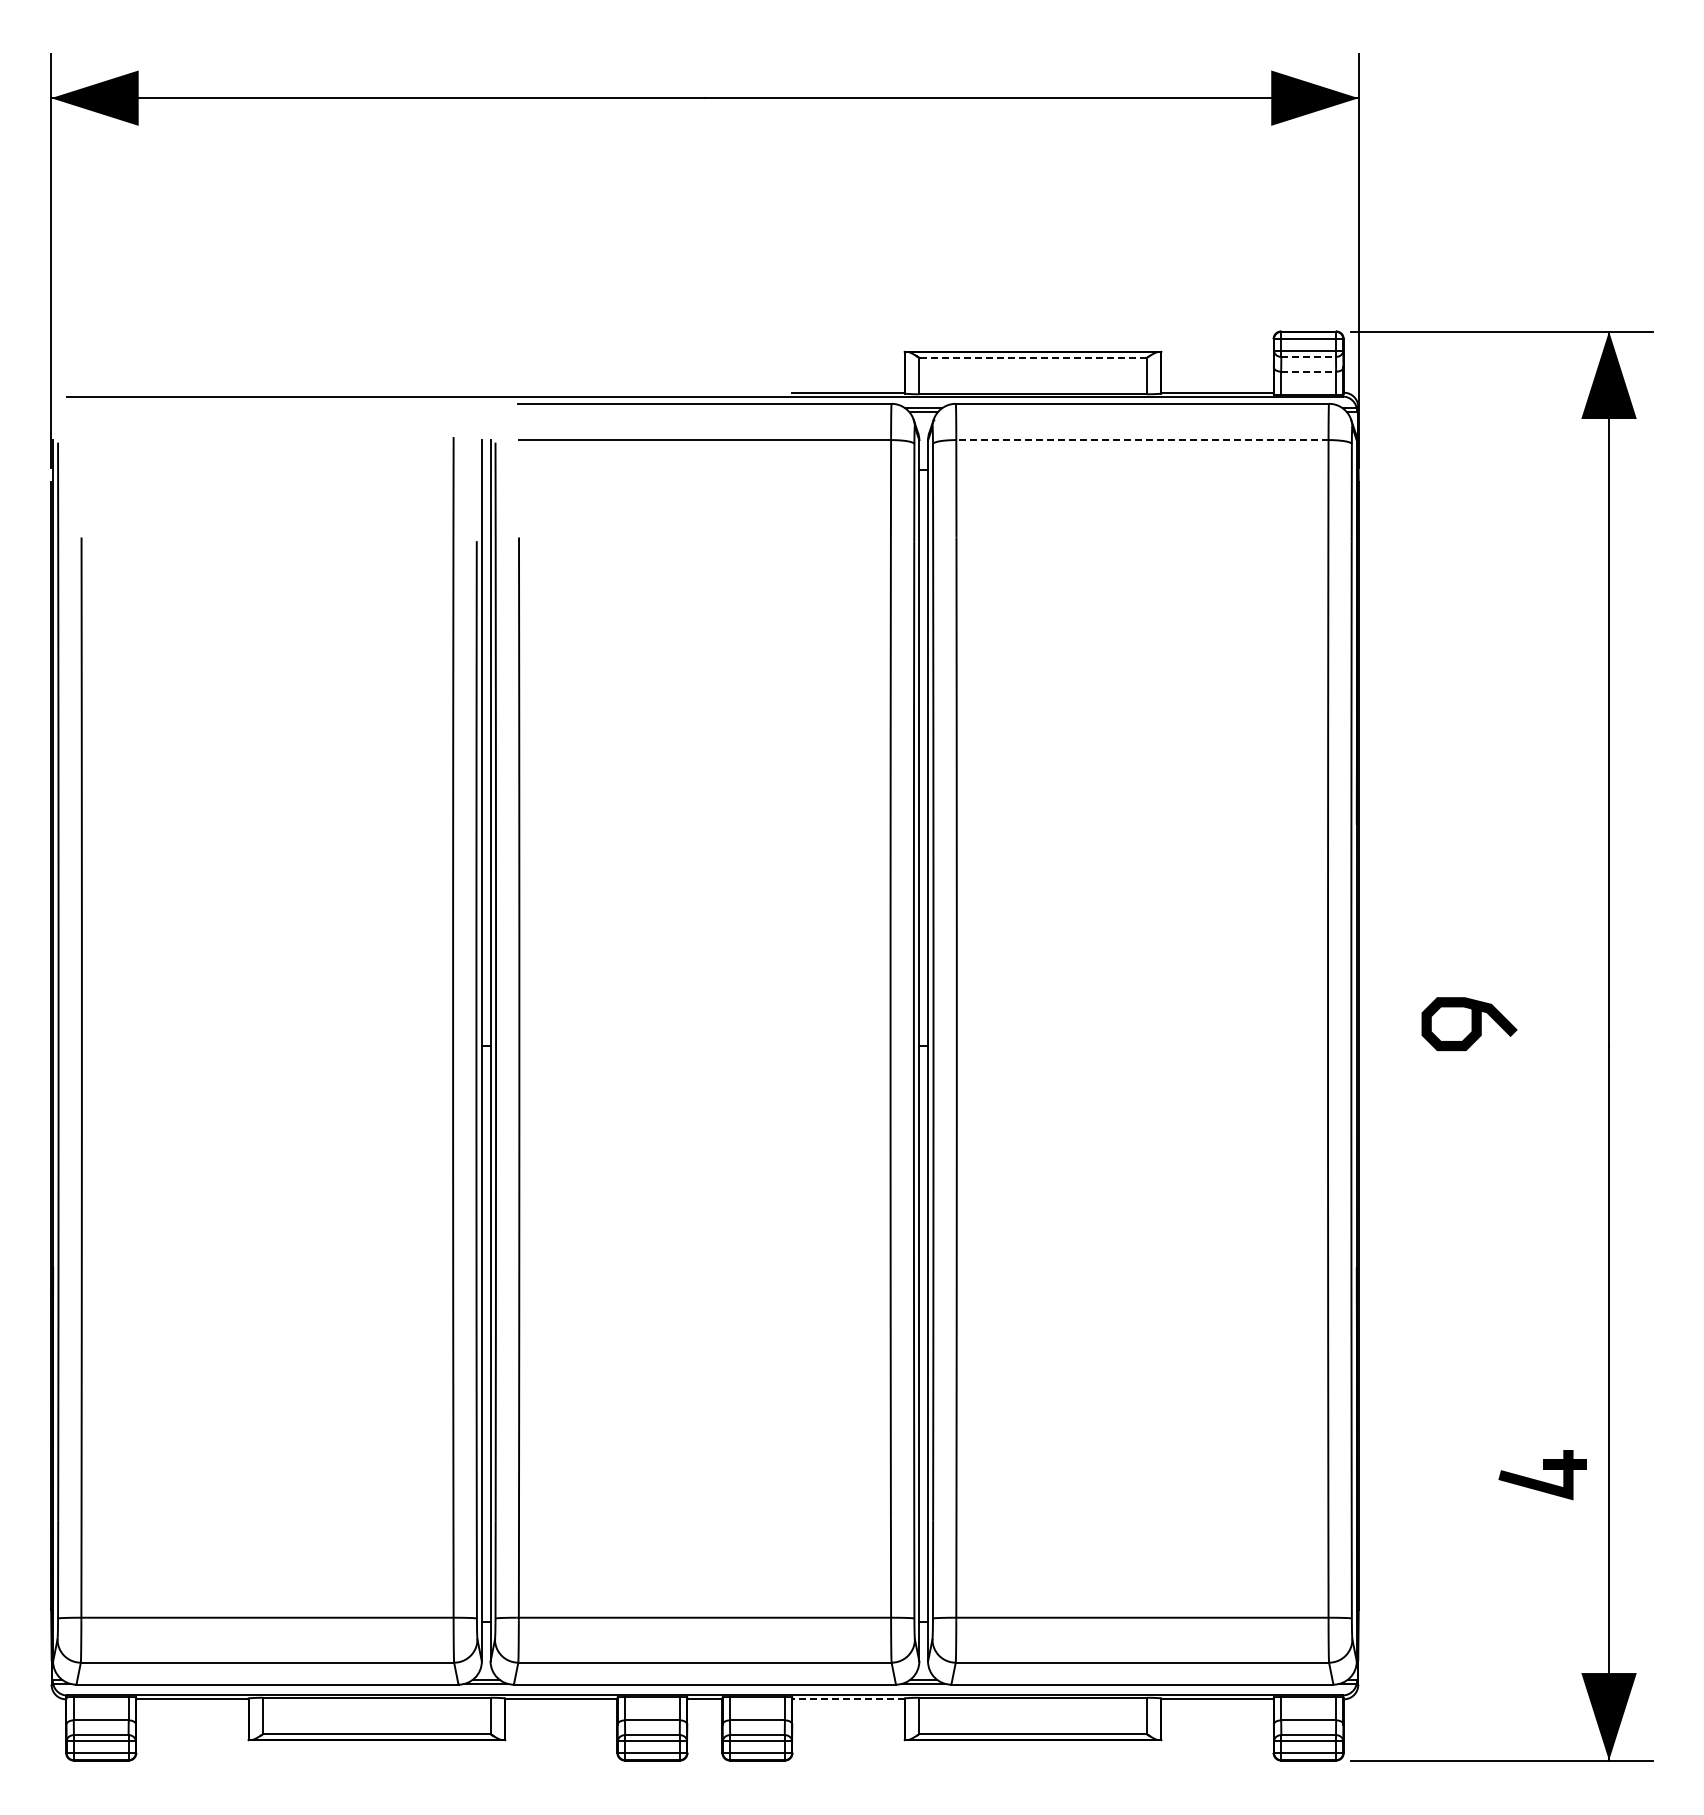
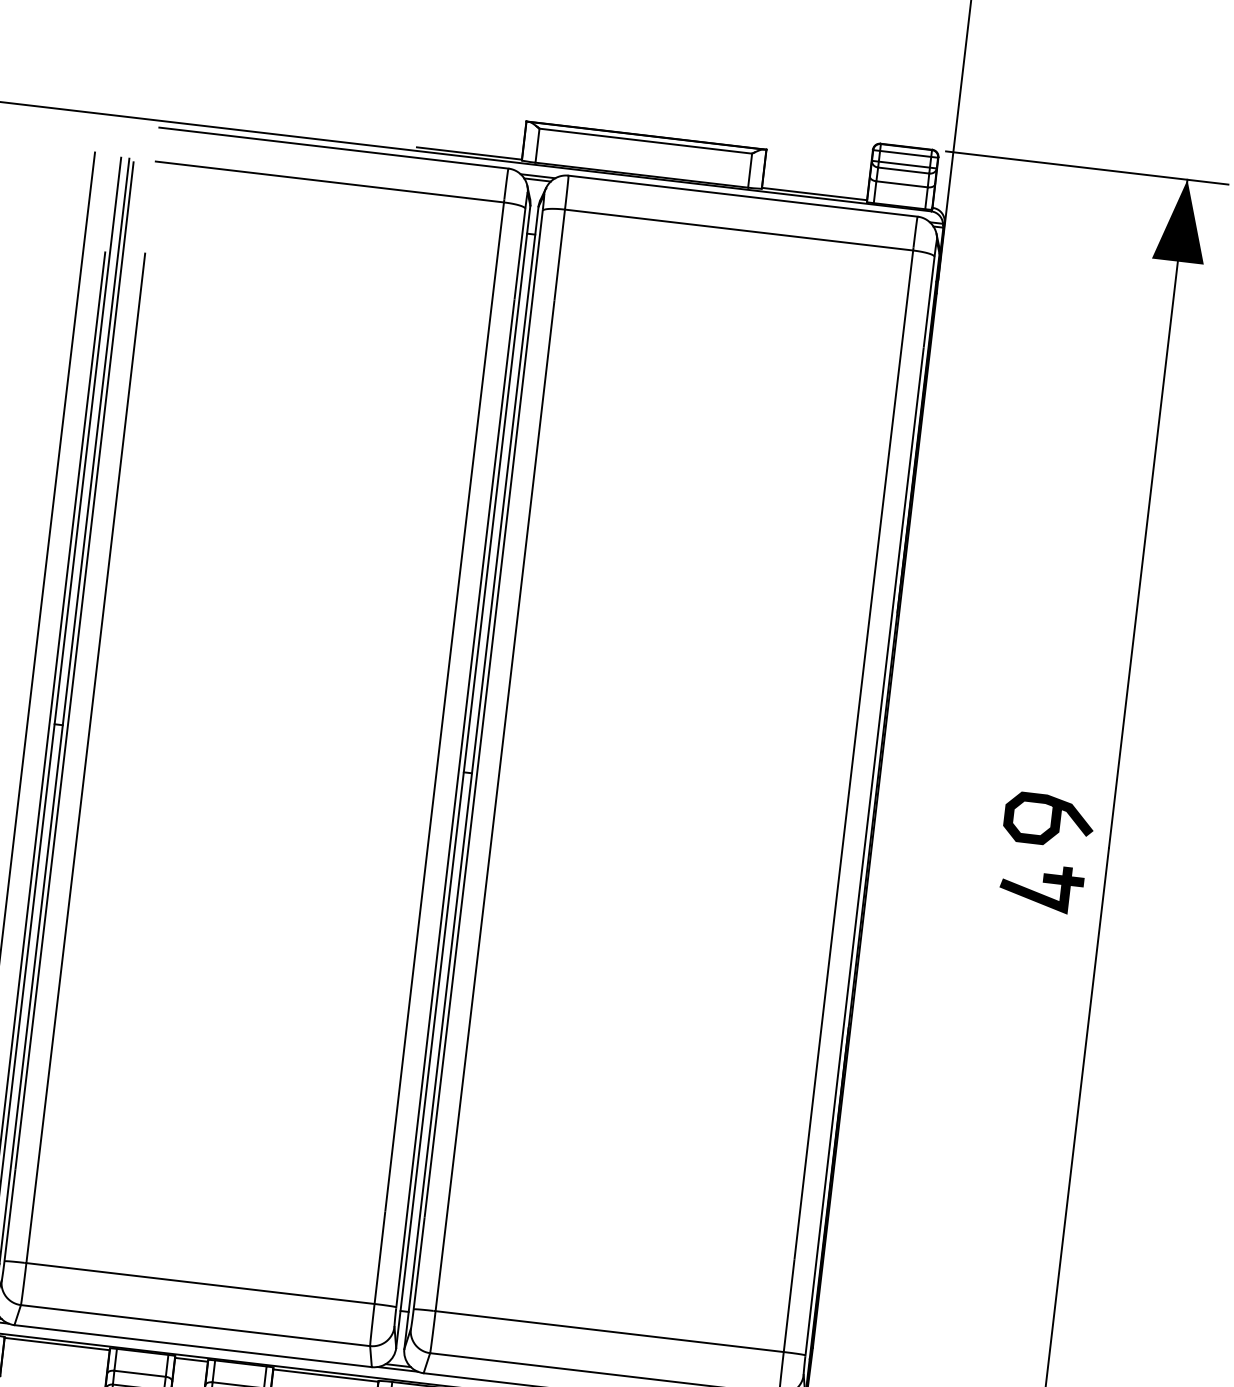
line: (1309, 356) -> (904, 170), dashed -> solid
line: (1033, 357) -> (646, 140), dashed -> solid
line: (1308, 371) -> (901, 184), dashed -> solid
line: (1141, 440) -> (738, 230), dashed -> solid
curve: (1471, 1024) -> (1050, 820), moved
part: (1542, 1475) -> (1041, 888), moved
line: (848, 1699) -> (325, 1375), dashed -> solid

